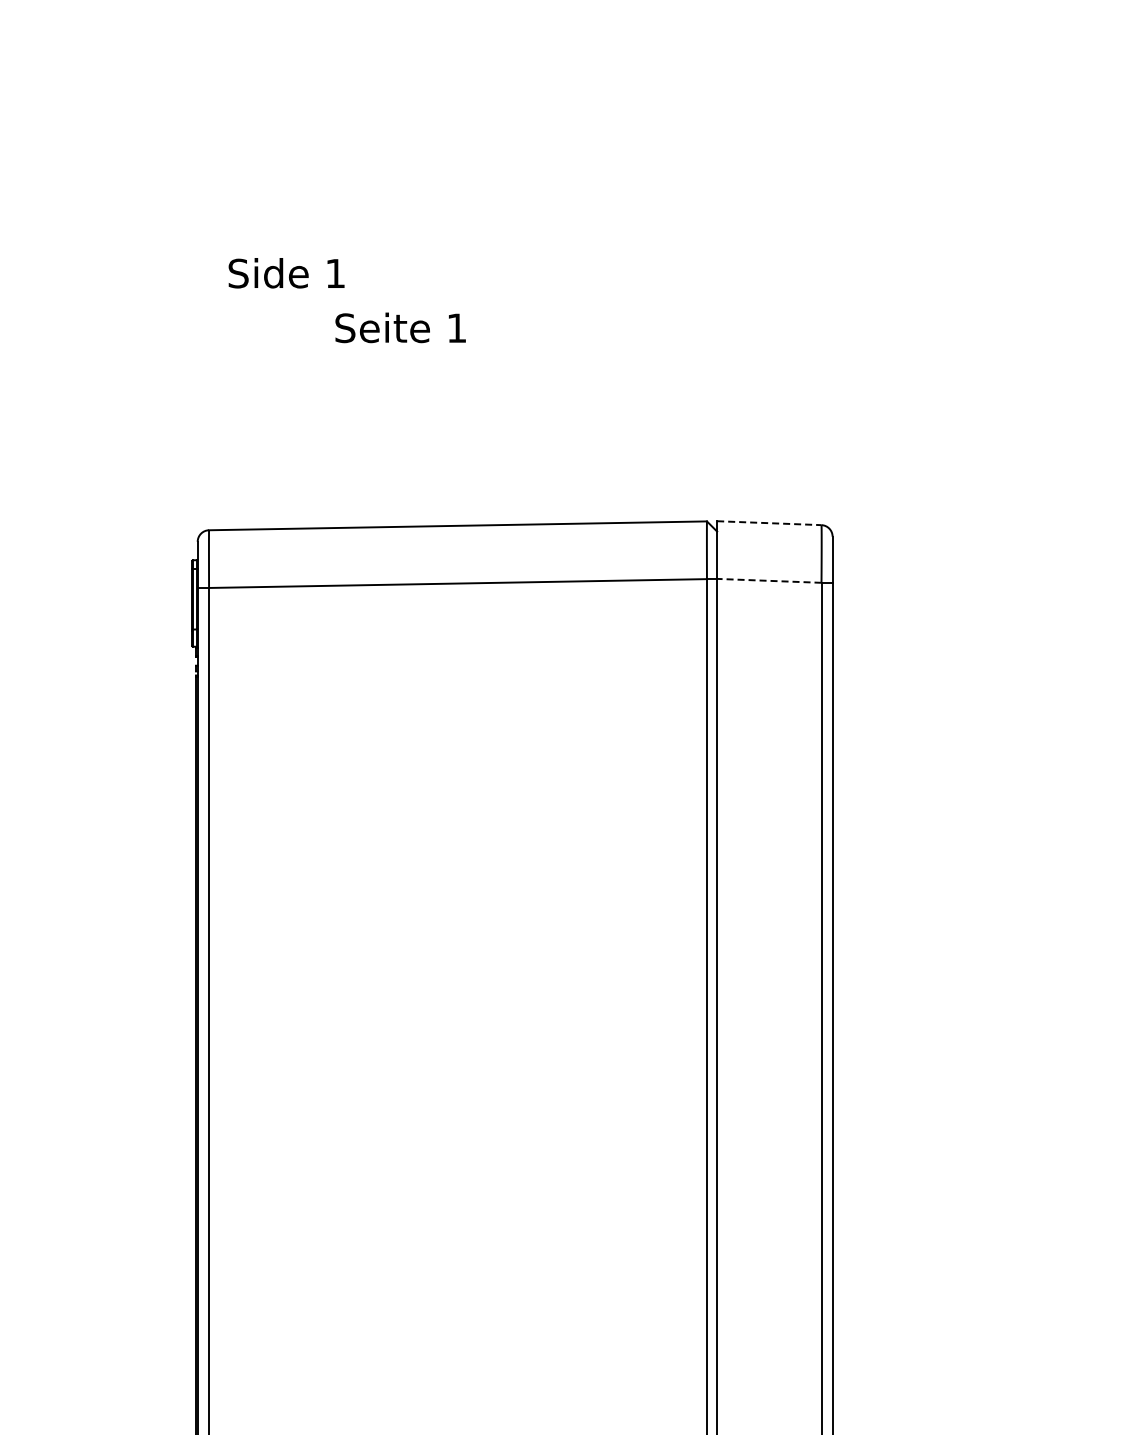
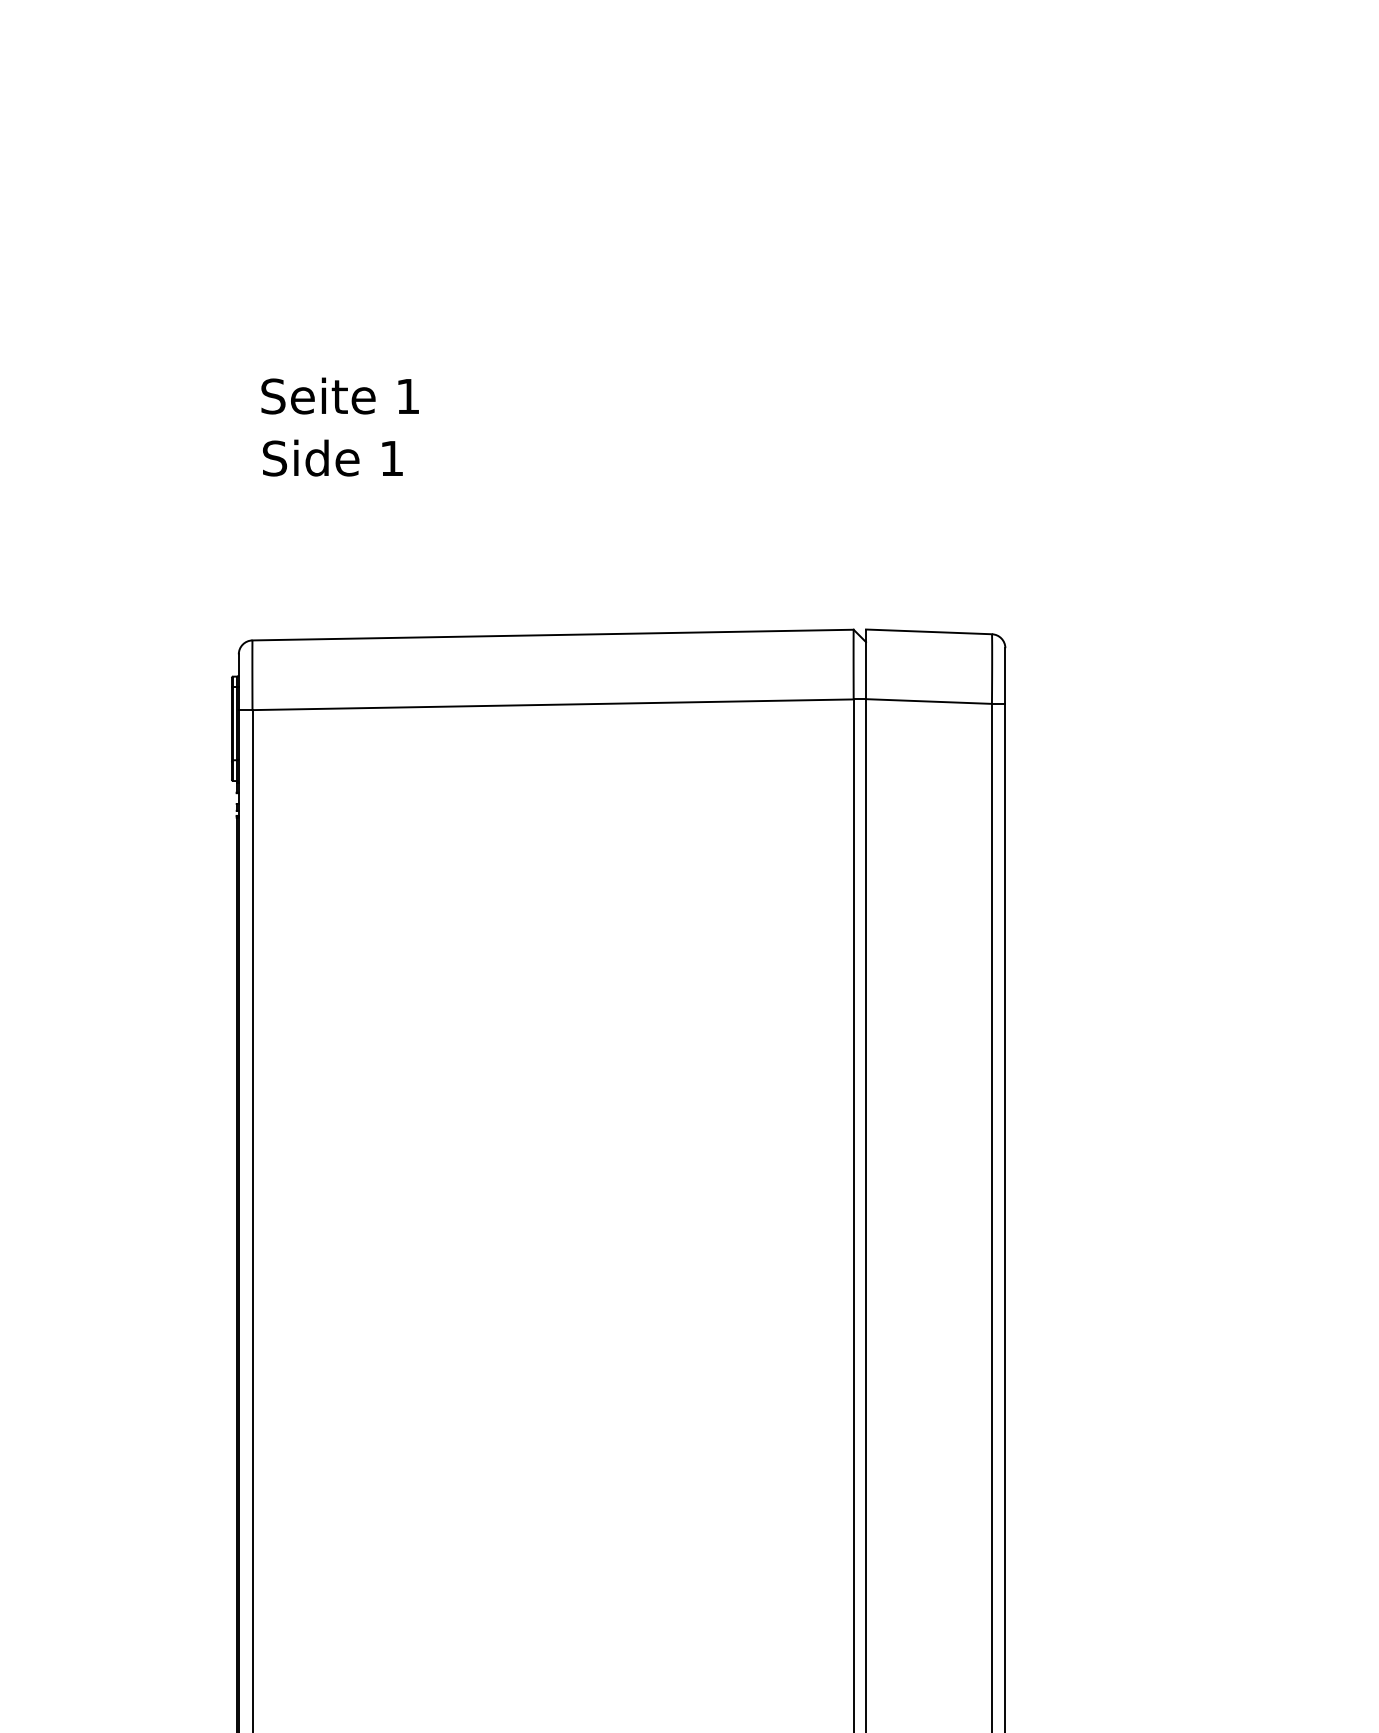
text: (286, 273) -> (332, 458), moved
text: (400, 327) -> (339, 395), moved
line: (769, 523) -> (929, 632), dashed -> solid
line: (768, 580) -> (927, 701), dashed -> solid

